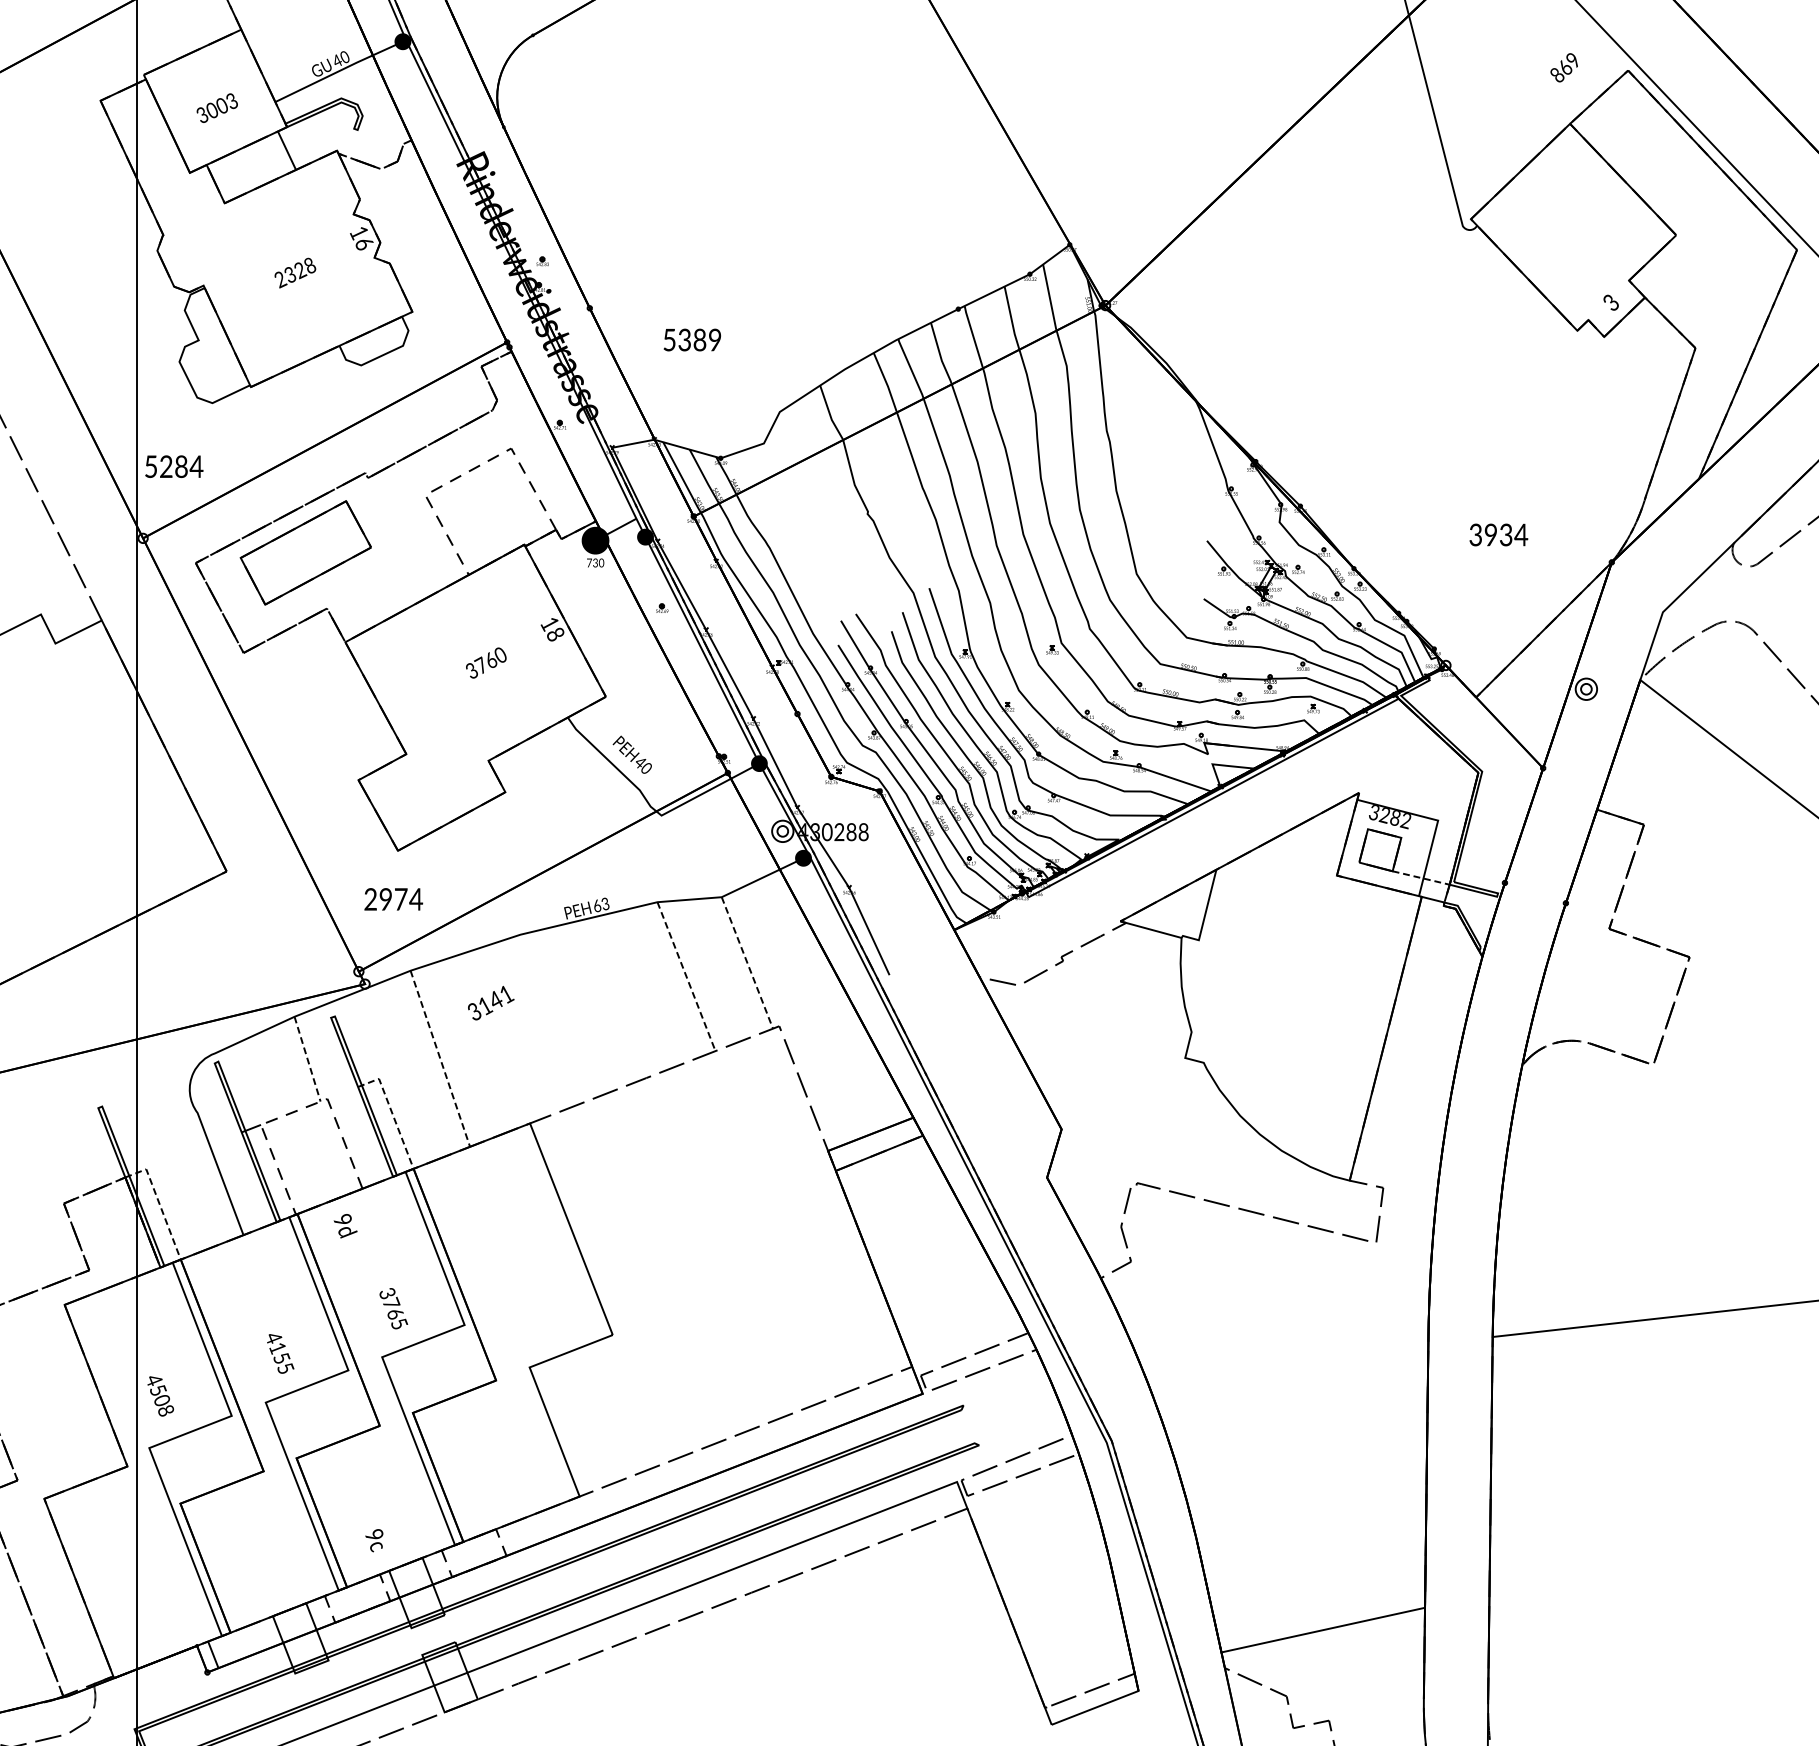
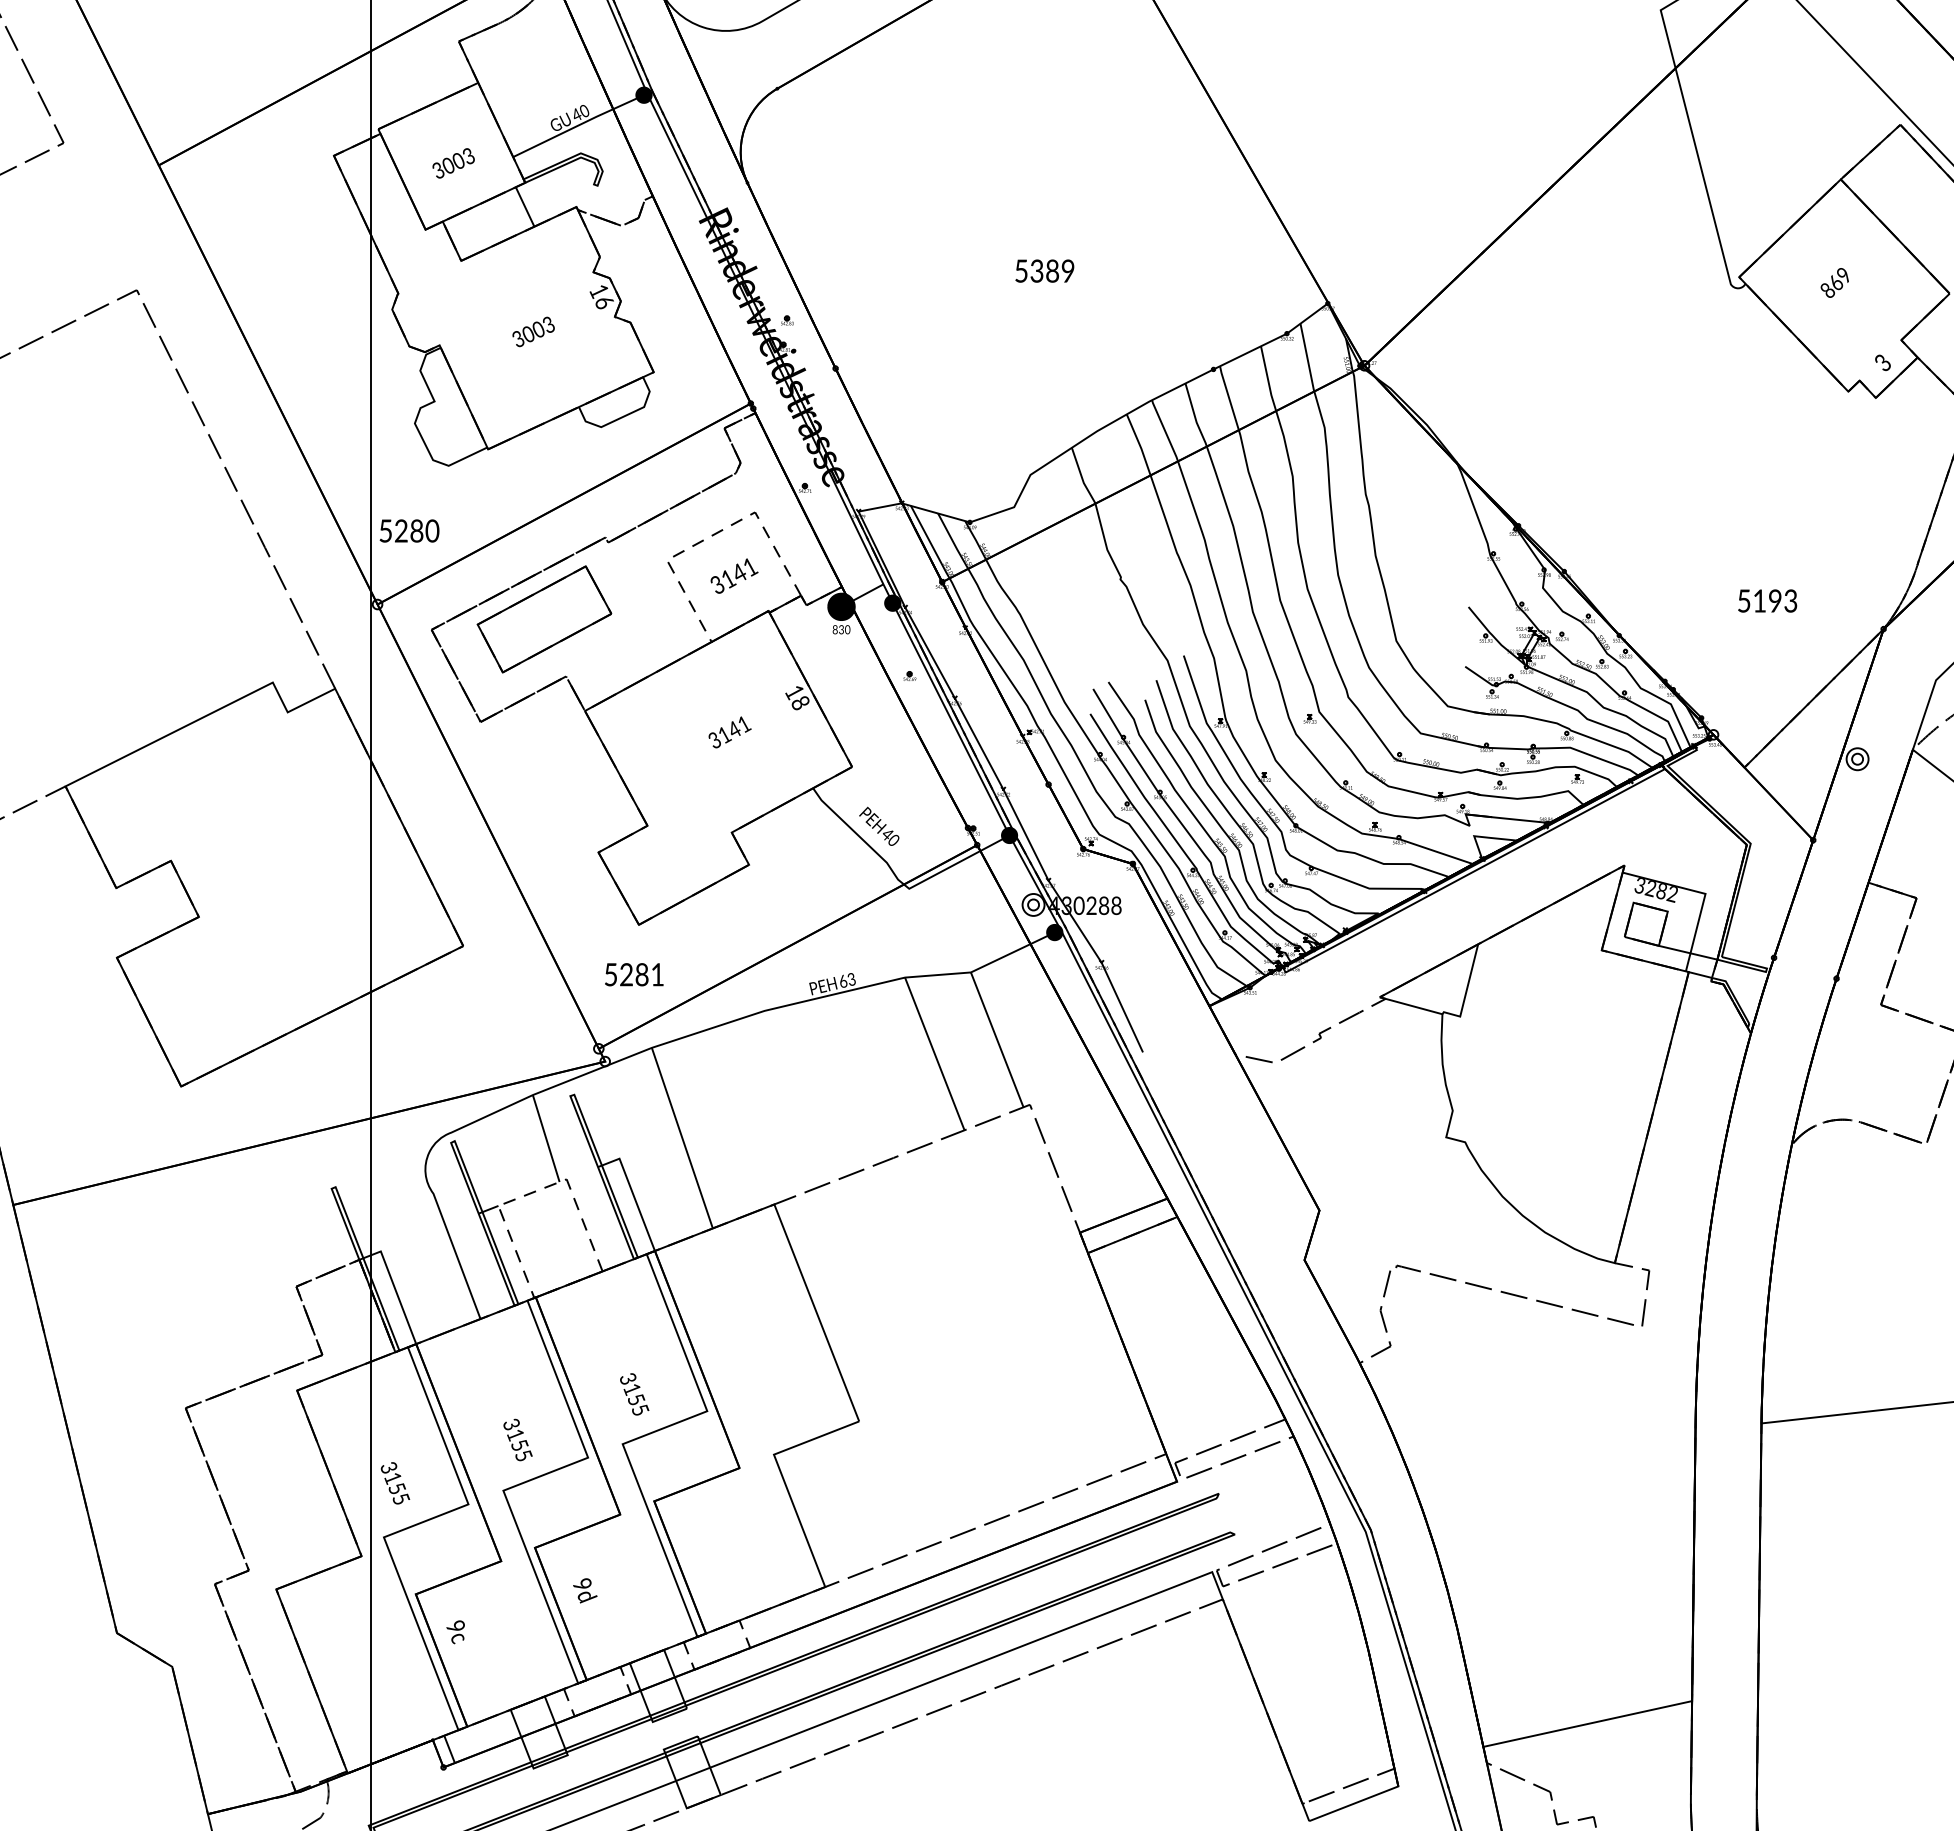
text: (1563, 67) -> (1834, 282), moved
text: (297, 273) -> (535, 332), 2328 -> 3003
text: (692, 339) -> (1044, 270), moved
text: (196, 466) -> (432, 530), 5284 -> 5280
text: (1498, 534) -> (1767, 600), 3934 -> 5193
text: (588, 562) -> (834, 629), 730 -> 830
text: (490, 660) -> (733, 729), 3760 -> 3141
line: (1421, 877) -> (1688, 952), dashed -> solid
text: (393, 899) -> (634, 974), 2974 -> 5281
line: (747, 963) -> (997, 1040), dashed -> solid
line: (686, 976) -> (934, 1053), dashed -> solid
text: (491, 1002) -> (734, 575), moved
line: (440, 1059) -> (682, 1138), dashed -> solid
line: (307, 1060) -> (546, 1139), dashed -> solid
line: (391, 1112) -> (632, 1193), dashed -> solid
line: (159, 1203) -> (394, 1286), dashed -> solid
text: (345, 1225) -> (585, 1590), moved
text: (393, 1307) -> (634, 1393), 3765 -> 3155
text: (273, 1338) -> (511, 1424), 4155 -> 3155
text: (160, 1395) -> (395, 1483), 4508 -> 3155
text: (374, 1540) -> (455, 1632), moved

